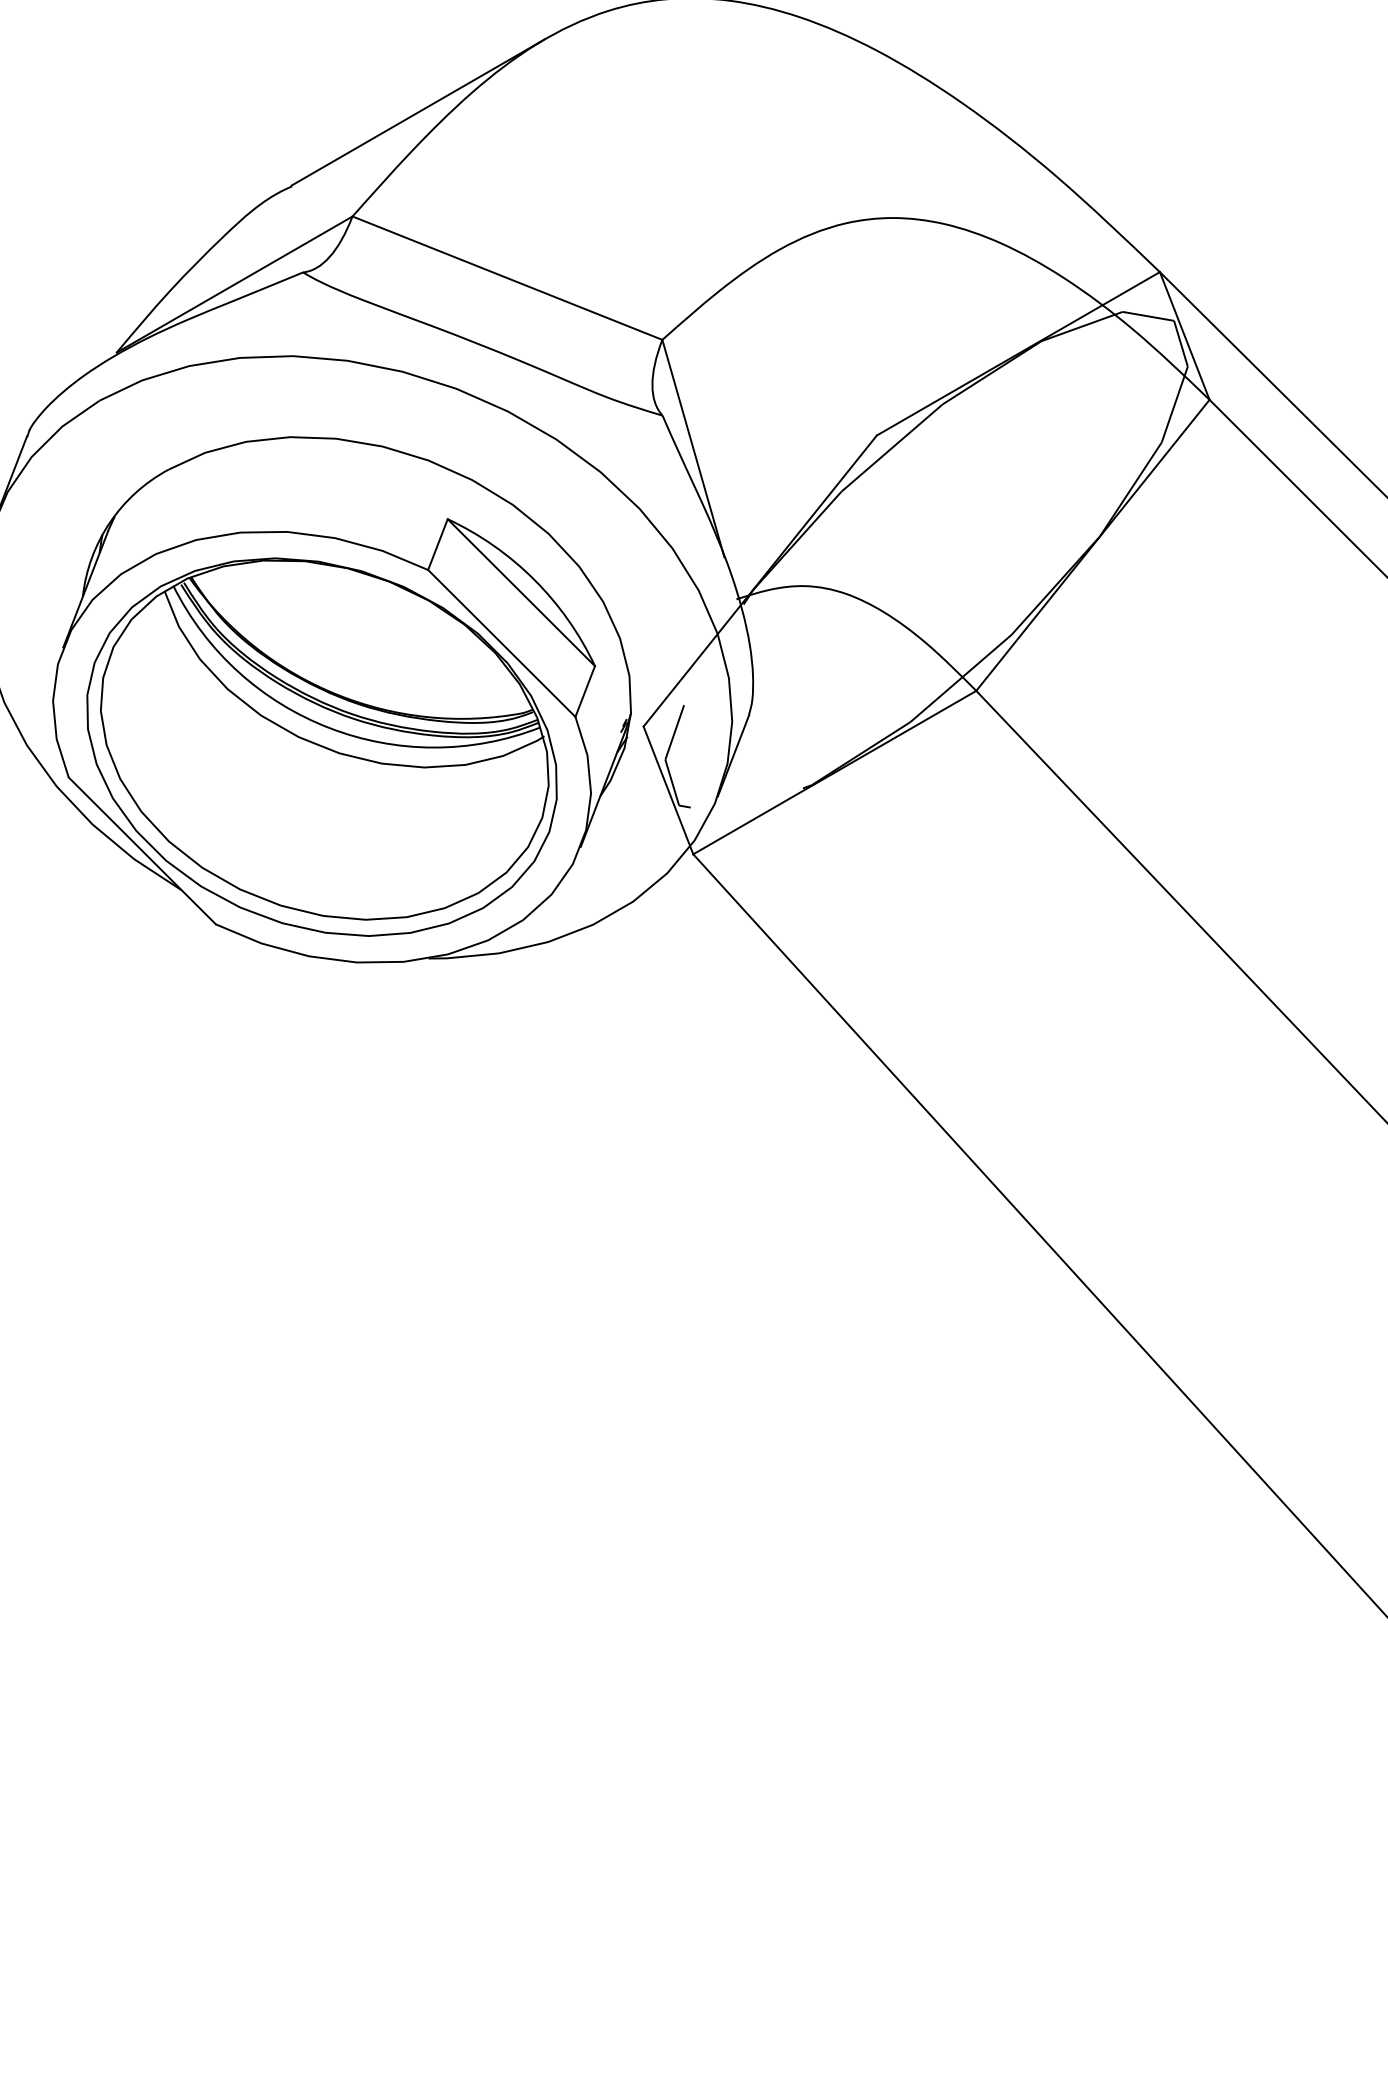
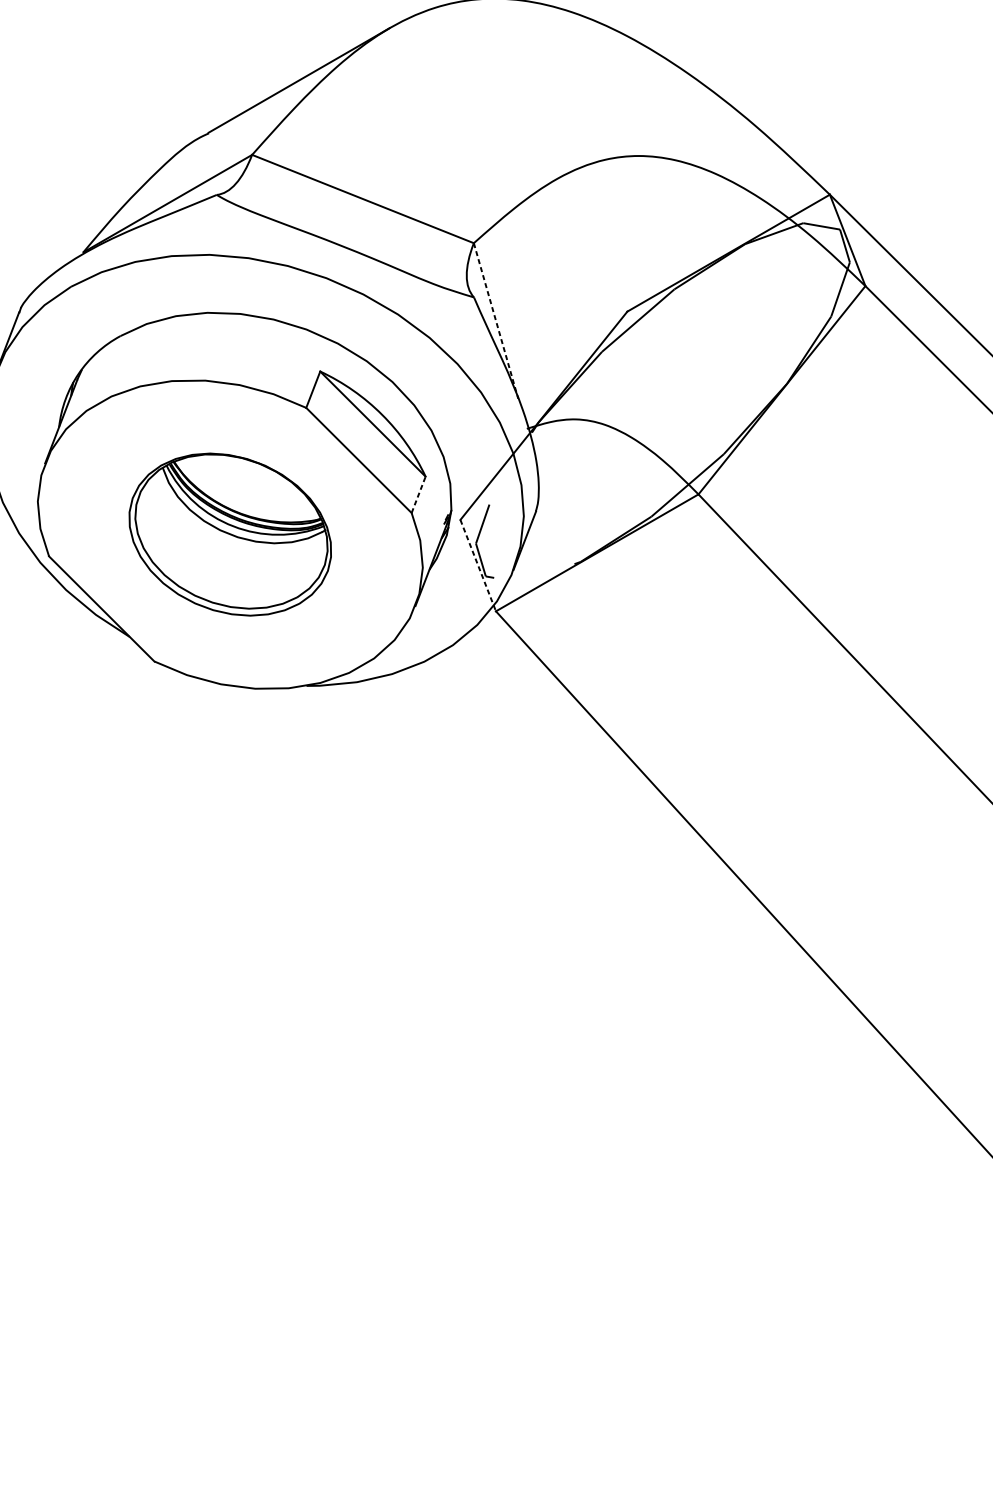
line: (693, 449) -> (496, 321), solid -> dashed
line: (585, 691) -> (418, 494), solid -> dashed
part: (321, 746) -> (229, 534), size x0.6
line: (668, 790) -> (478, 565), solid -> dashed

